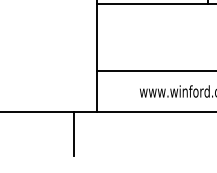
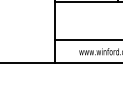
line: (75, 133) -> (42, 75), removed

